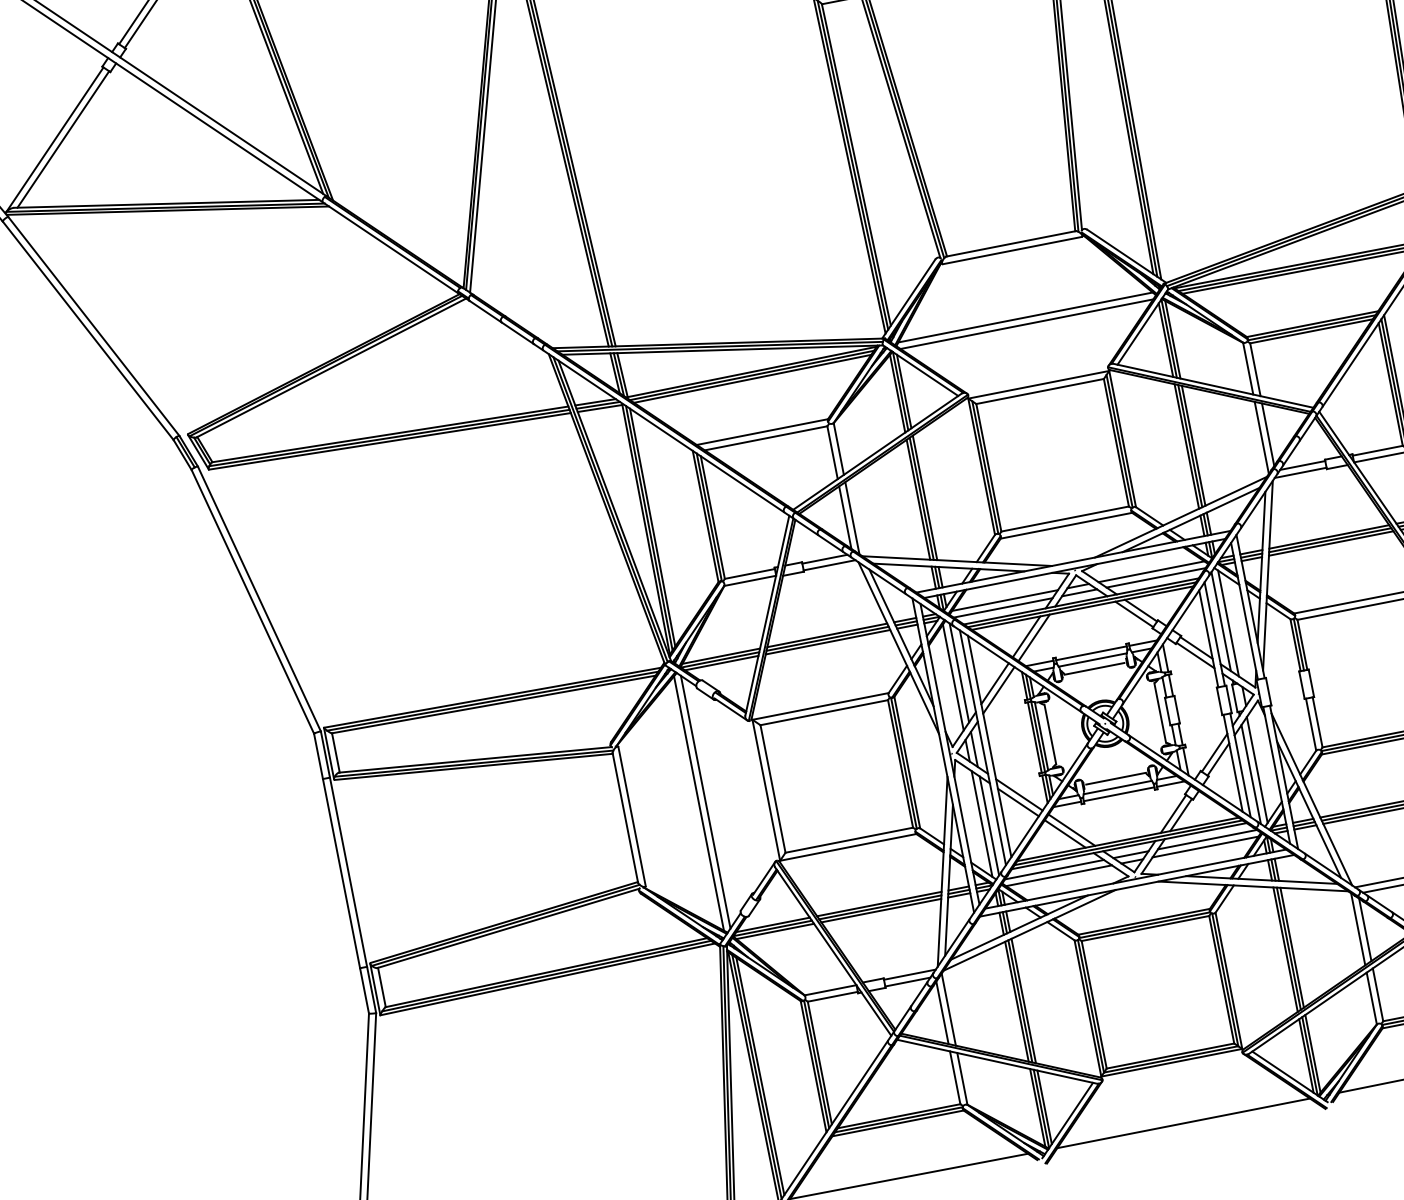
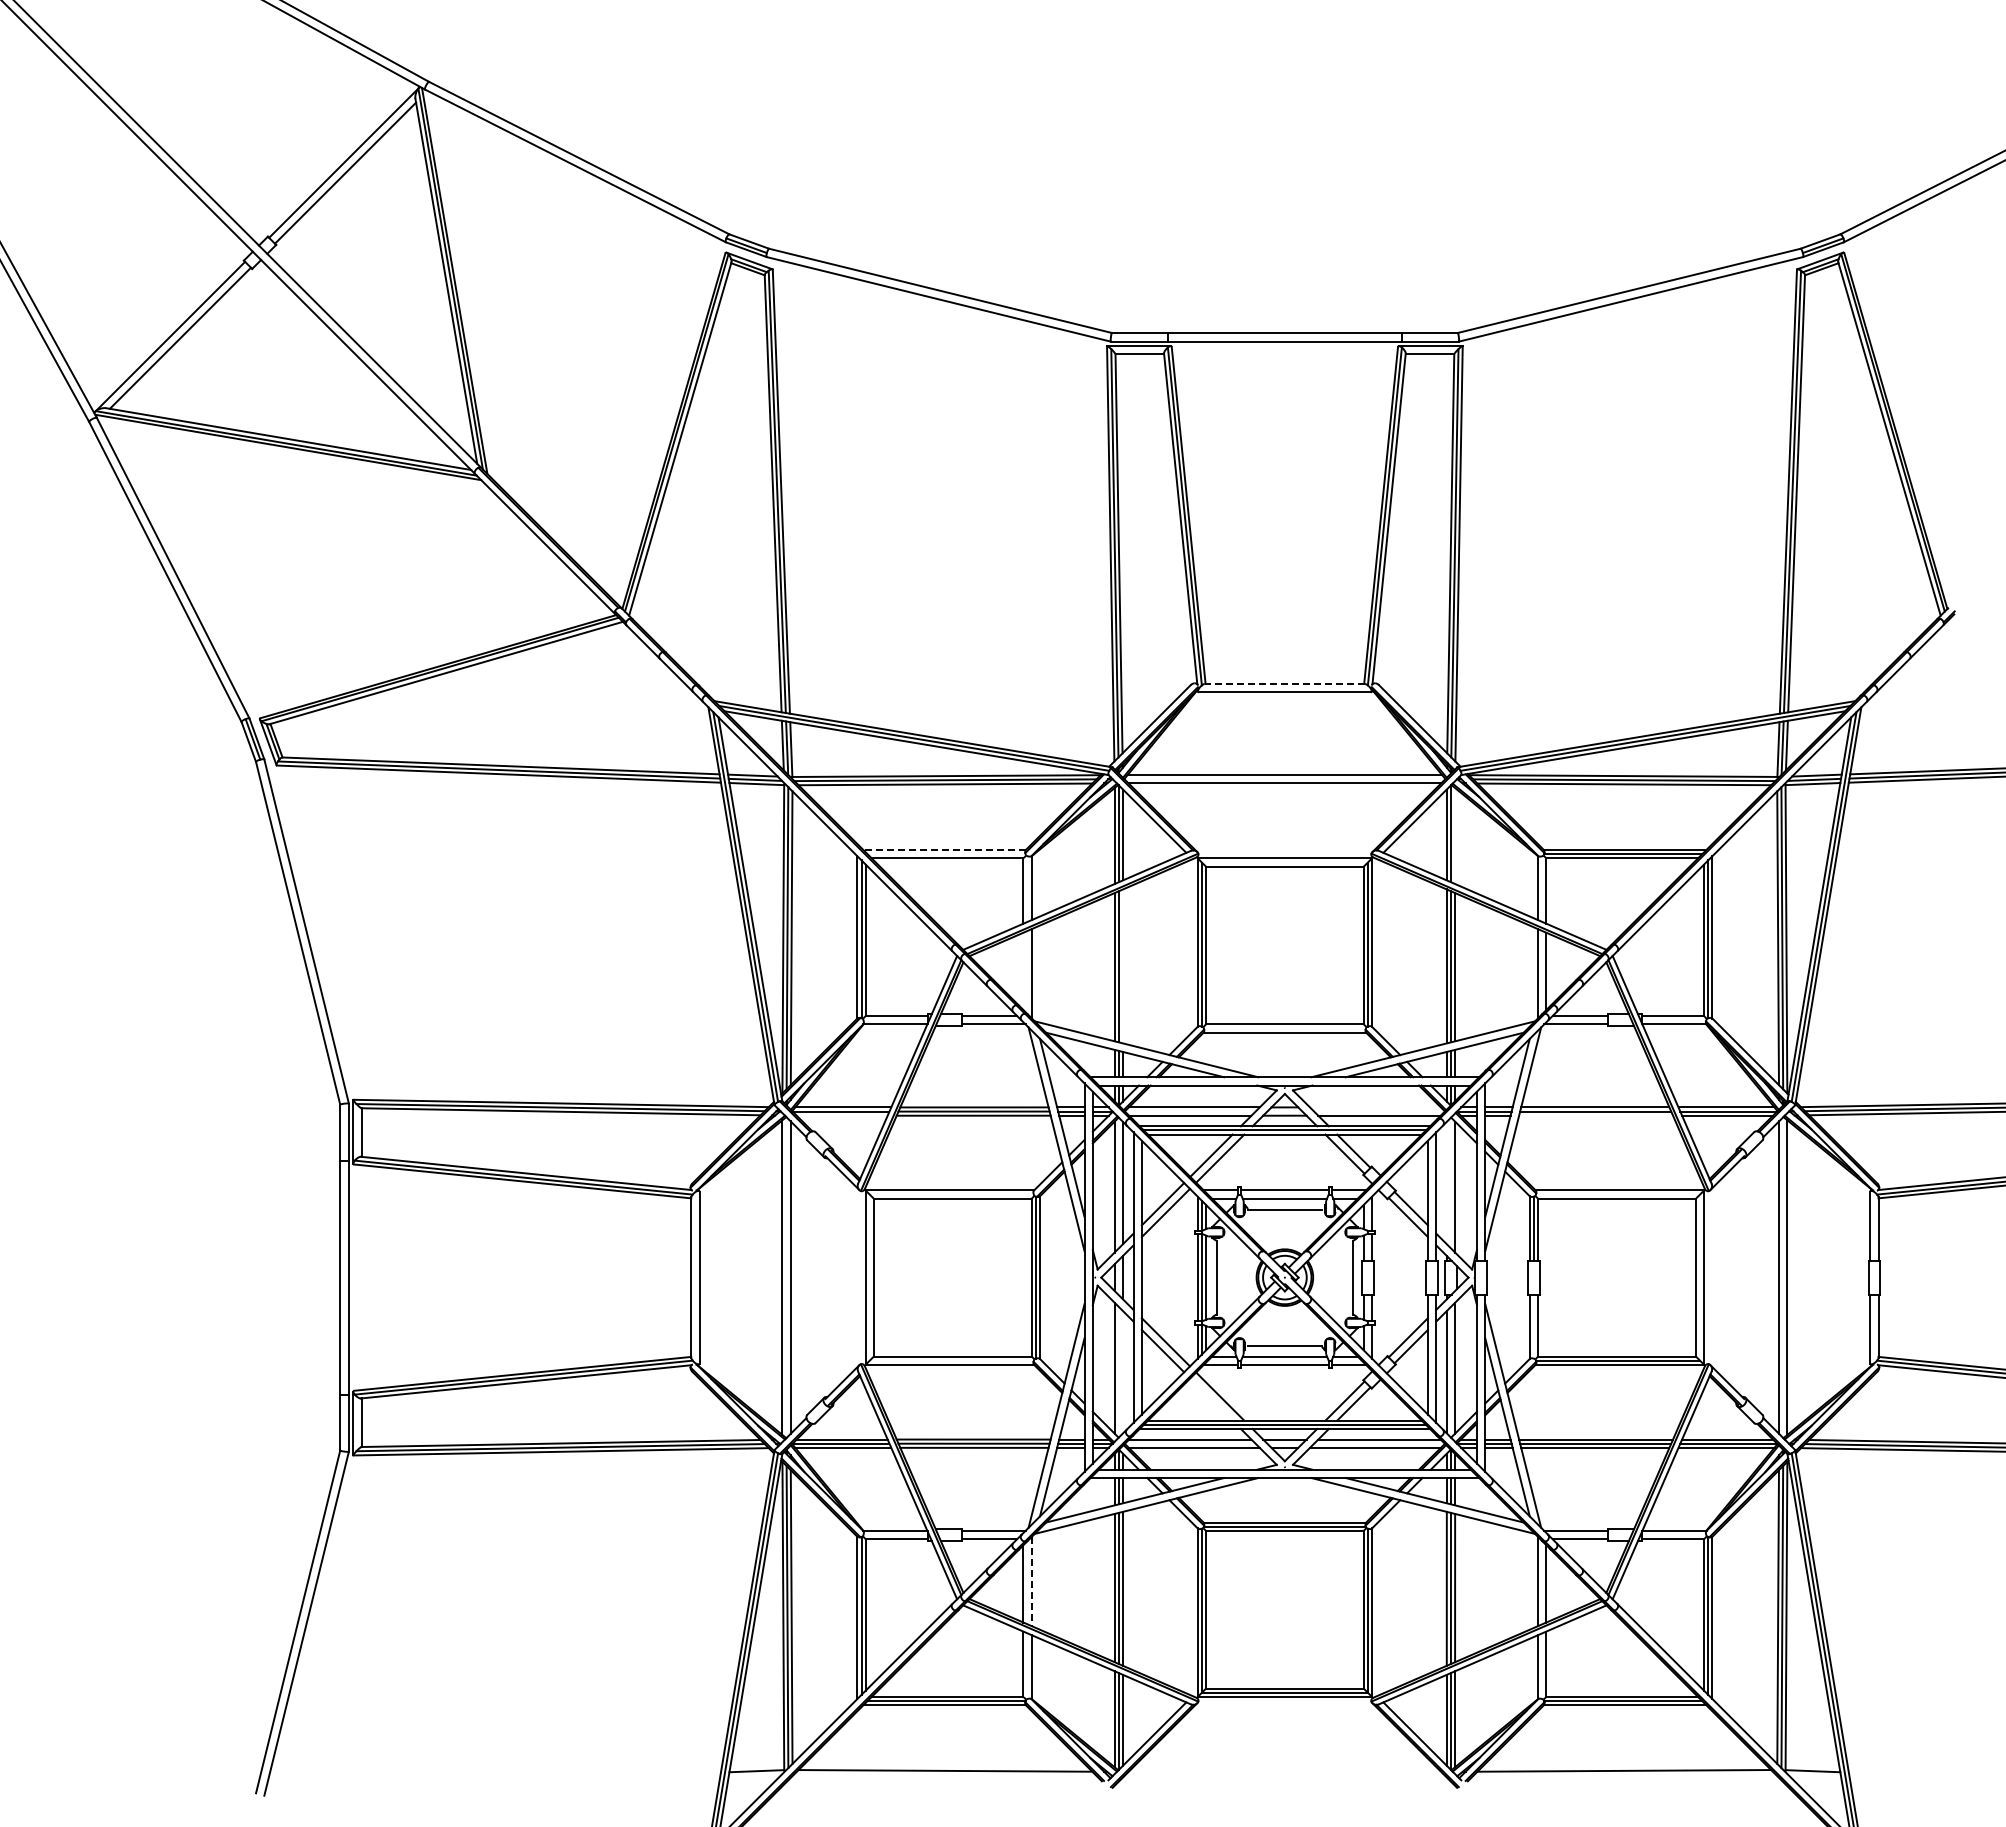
line: (1010, 244) -> (1284, 684), solid -> dashed
line: (1173, 340) -> (1455, 836), removed
line: (762, 432) -> (944, 850), solid -> dashed
line: (924, 497) -> (1122, 966), removed
line: (845, 516) -> (1023, 970), removed
line: (1331, 543) -> (1596, 1115), removed
line: (1150, 572) -> (1374, 1107), removed
line: (1220, 621) -> (1446, 1182), removed
line: (721, 663) -> (841, 1115), removed
line: (989, 826) -> (1122, 1372), removed
line: (1065, 833) -> (1211, 1399), removed
line: (948, 1009) -> (1031, 1581), solid -> dashed
line: (1183, 1123) -> (1284, 1771), removed

